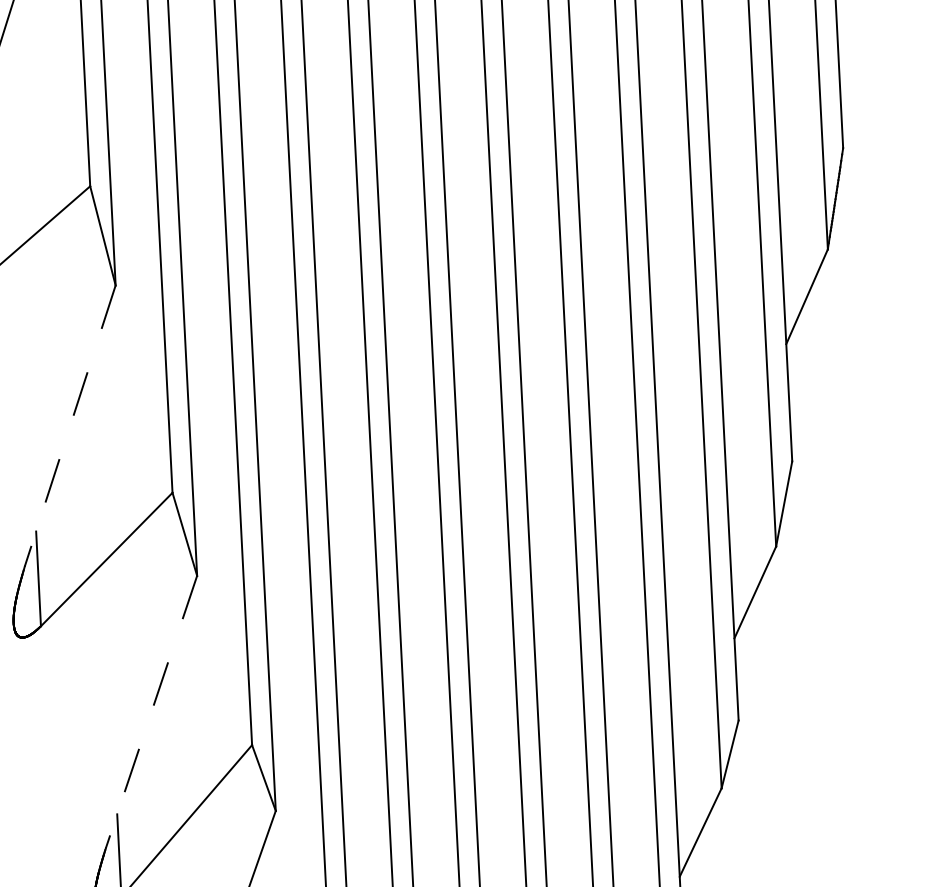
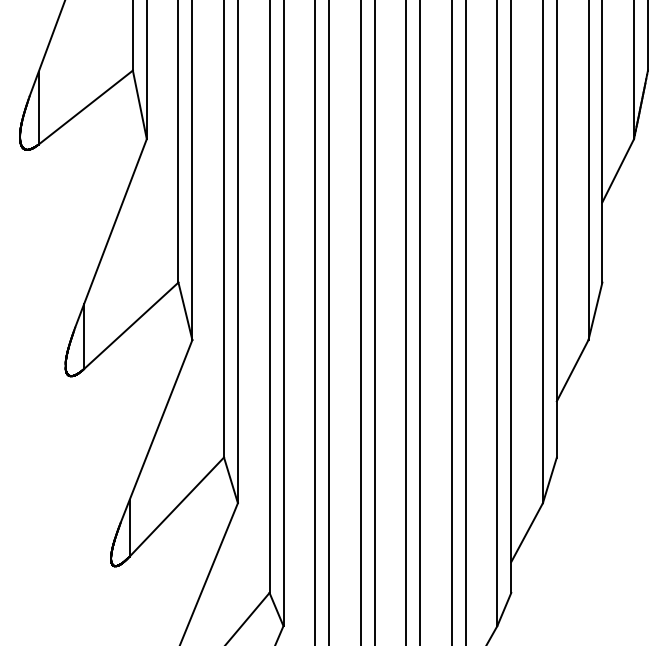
line: (69, 426) -> (110, 233), dashed -> solid
line: (151, 712) -> (156, 431), dashed -> solid

